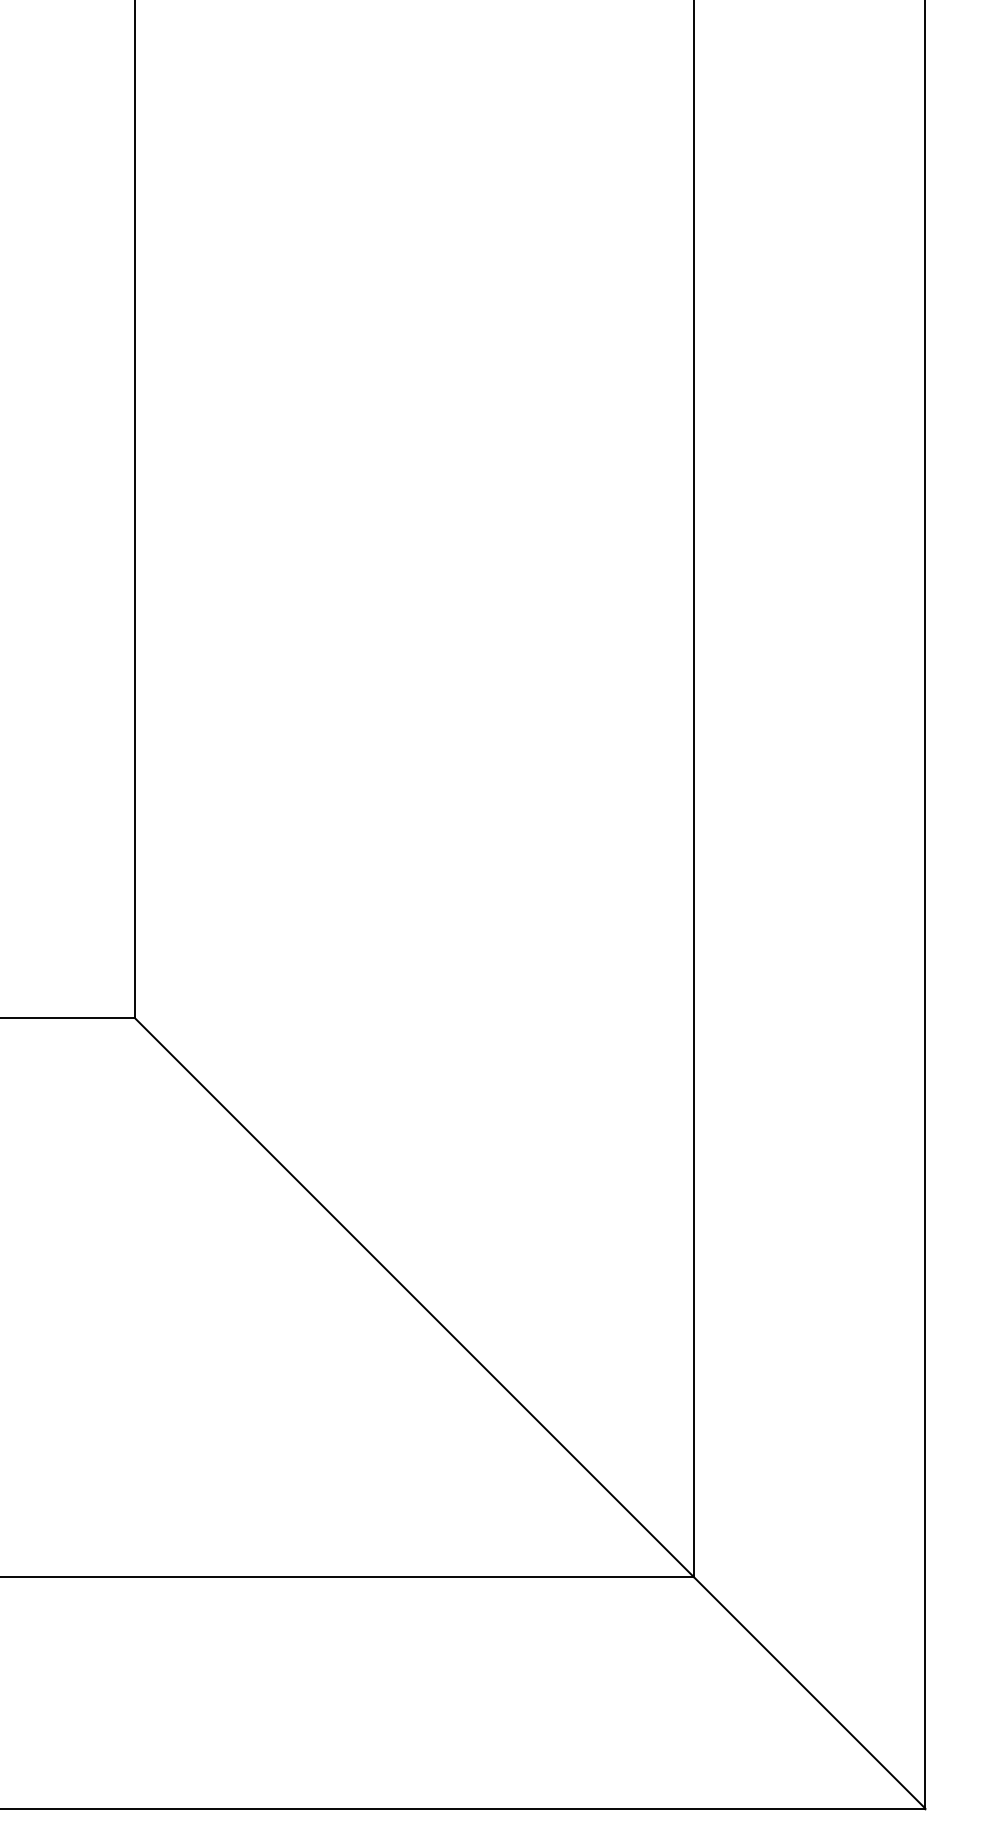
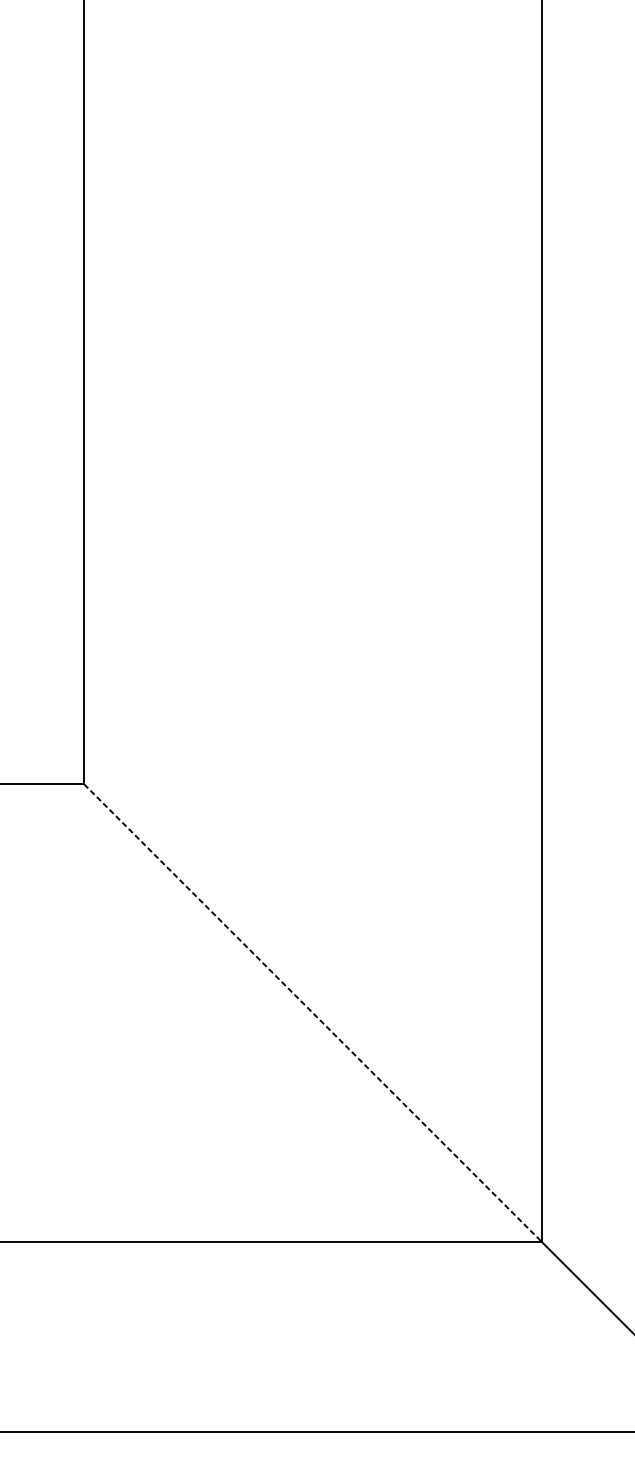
line: (414, 1297) -> (313, 1013), solid -> dashed

